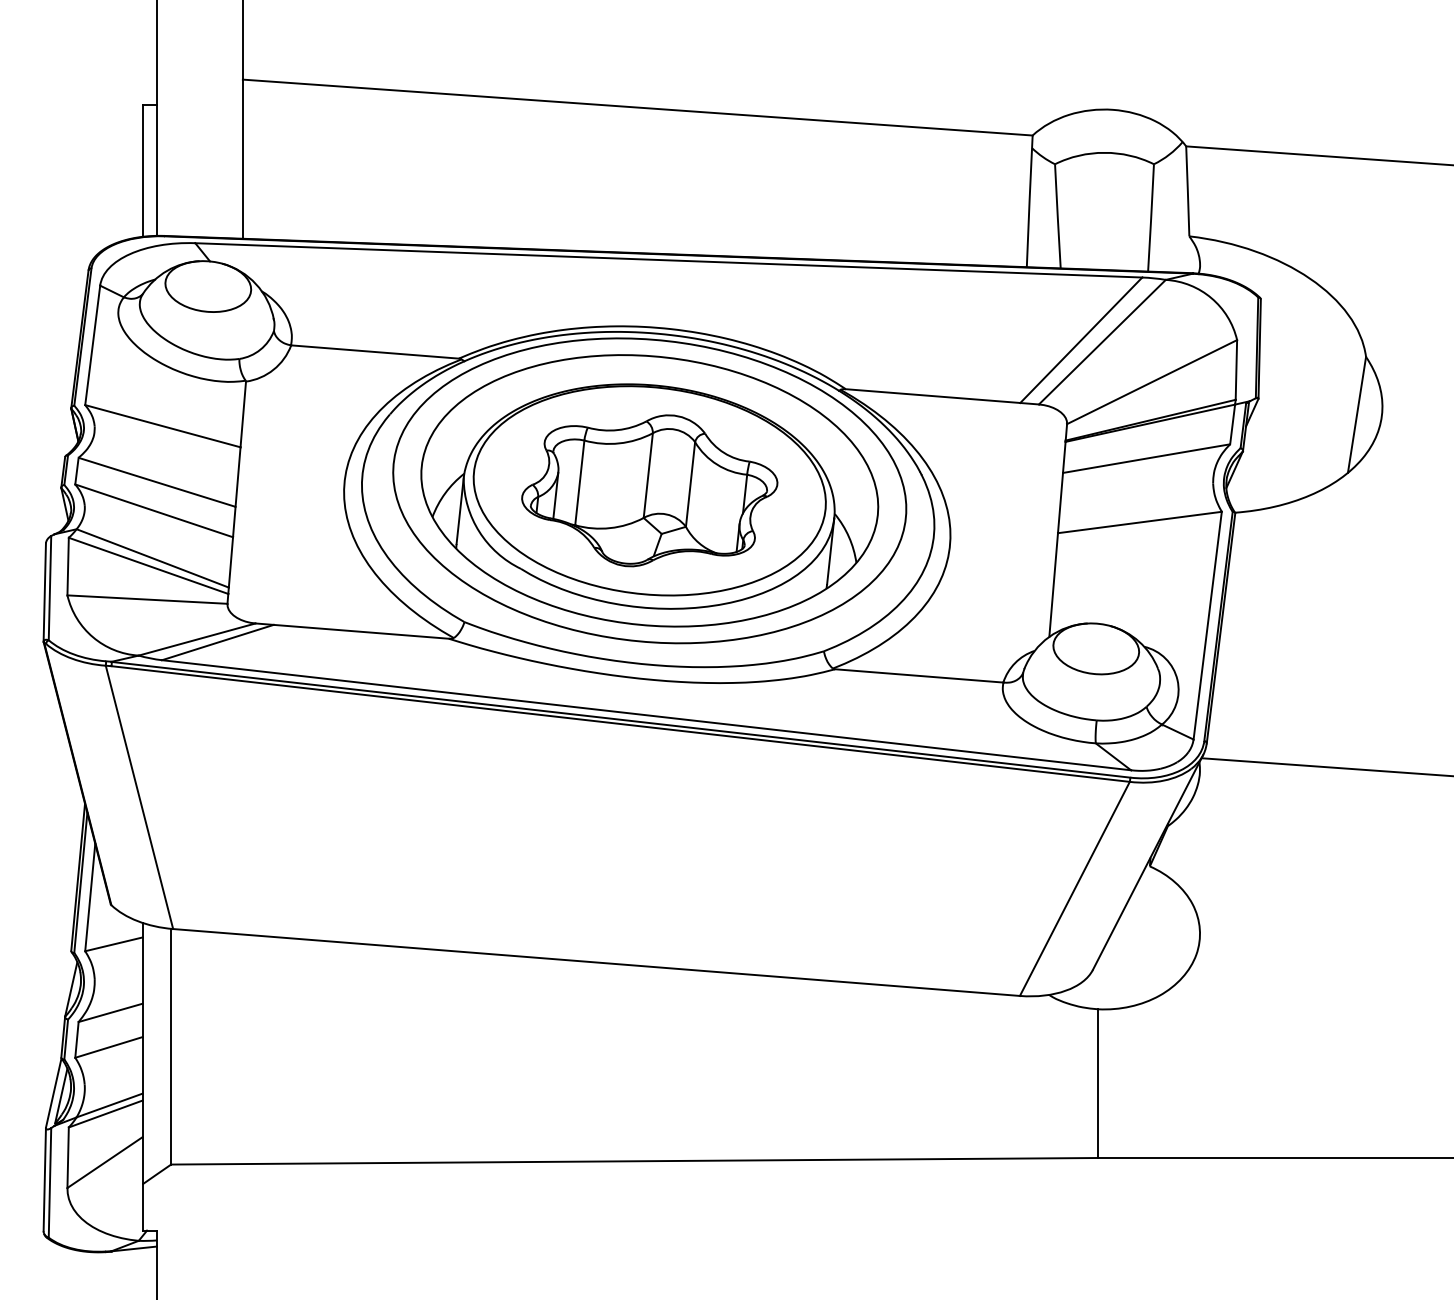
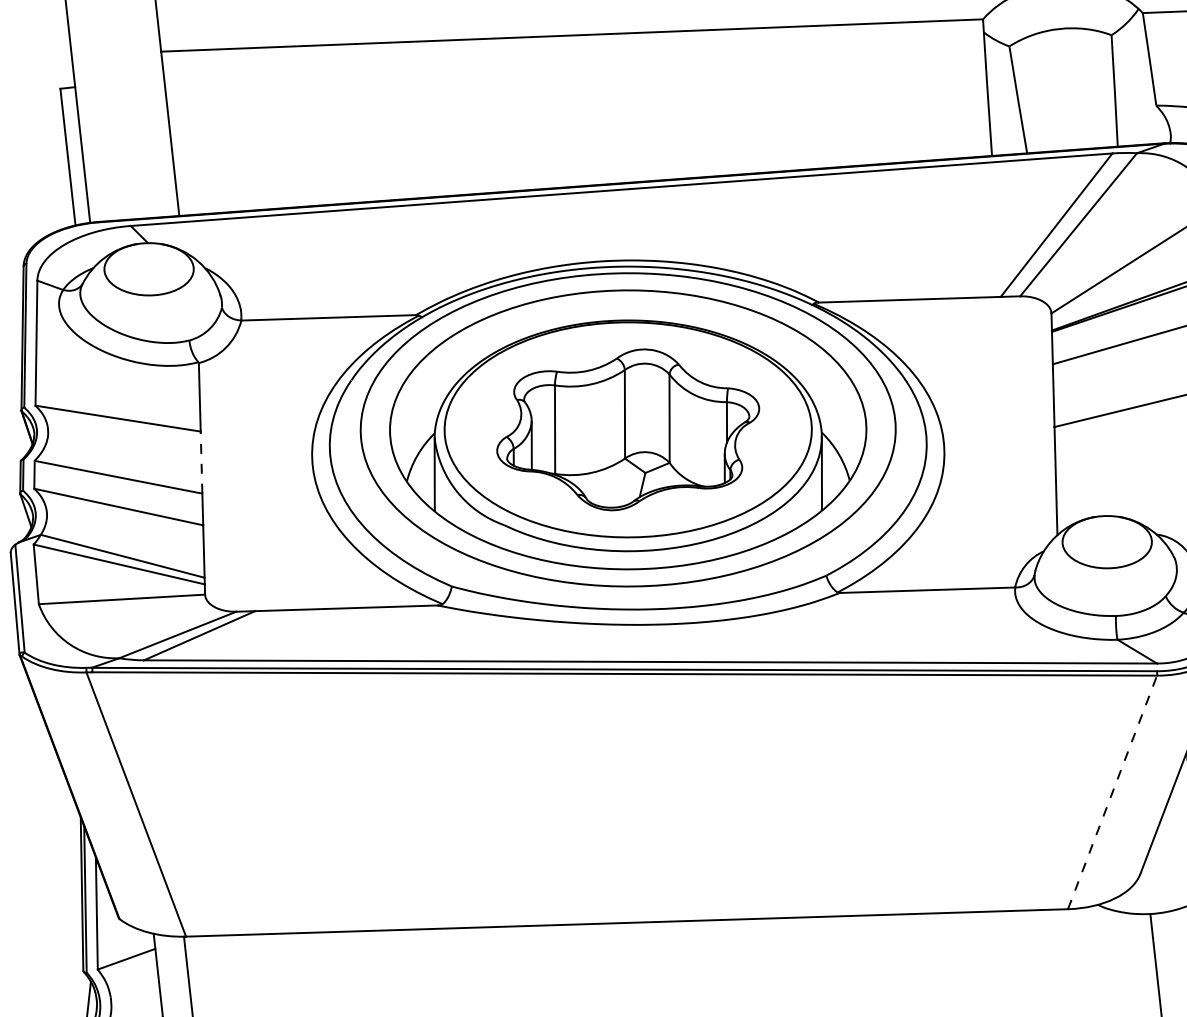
line: (238, 477) -> (202, 462), solid -> dashed
line: (1075, 888) -> (1113, 791), solid -> dashed

